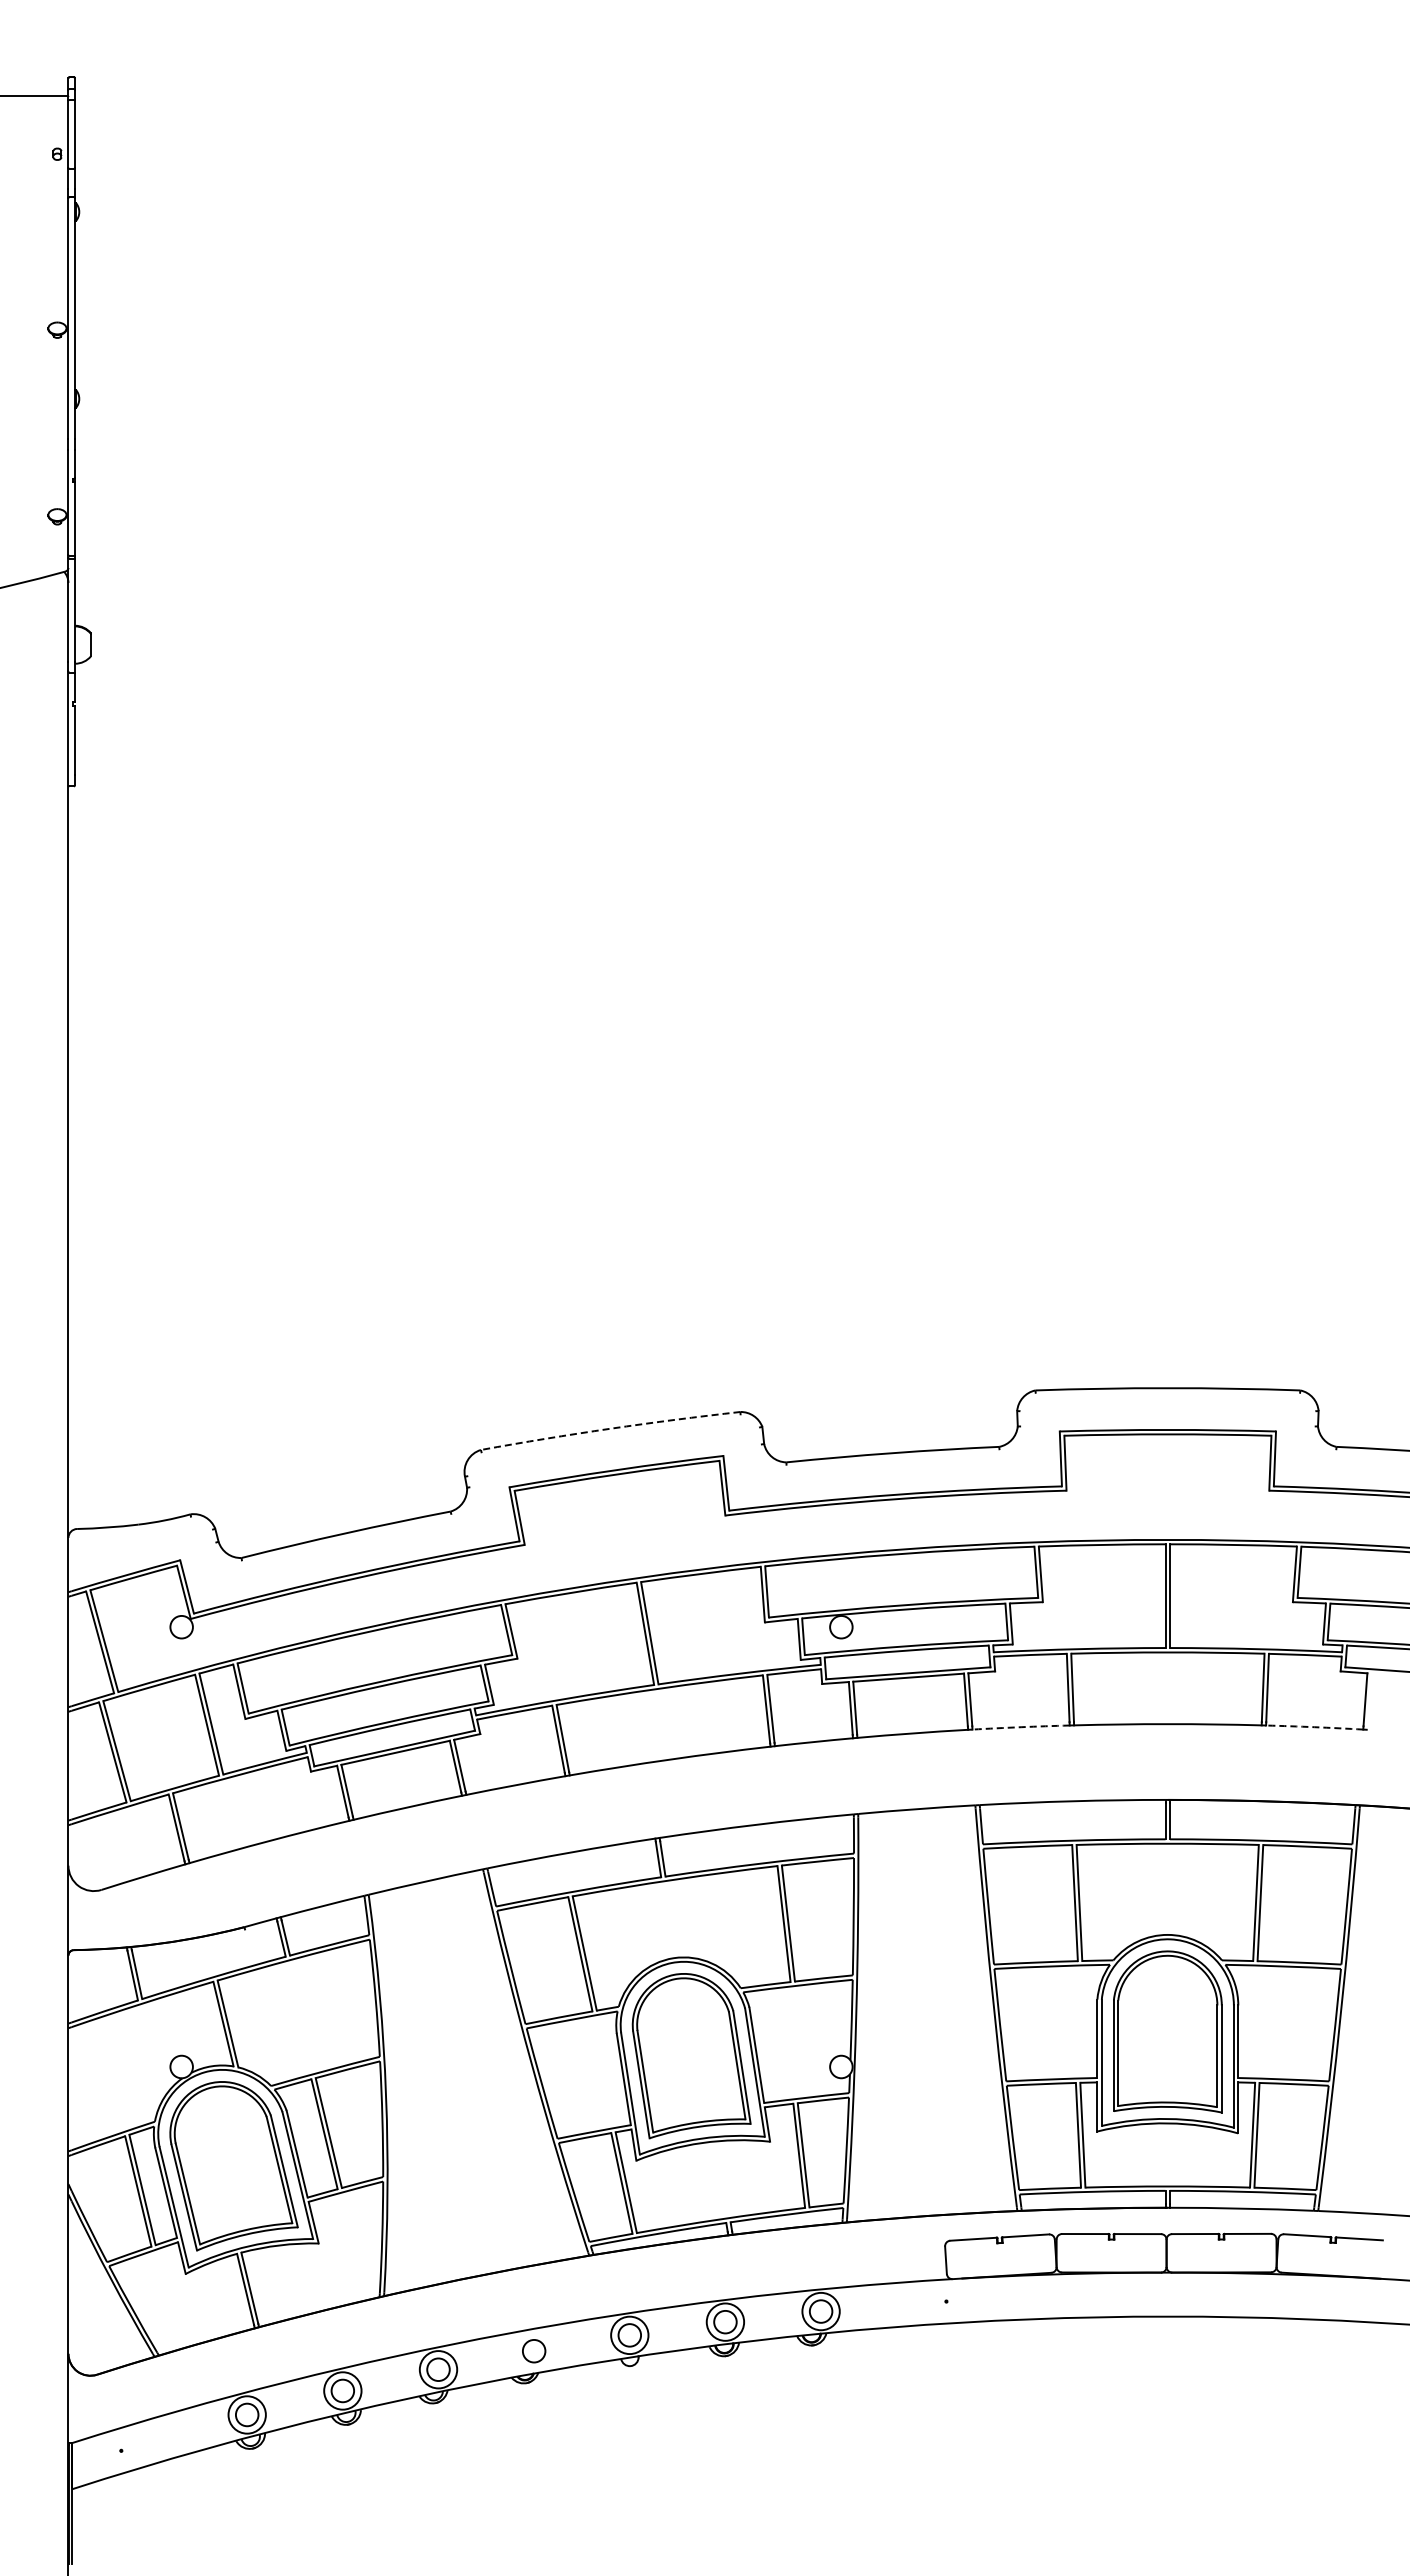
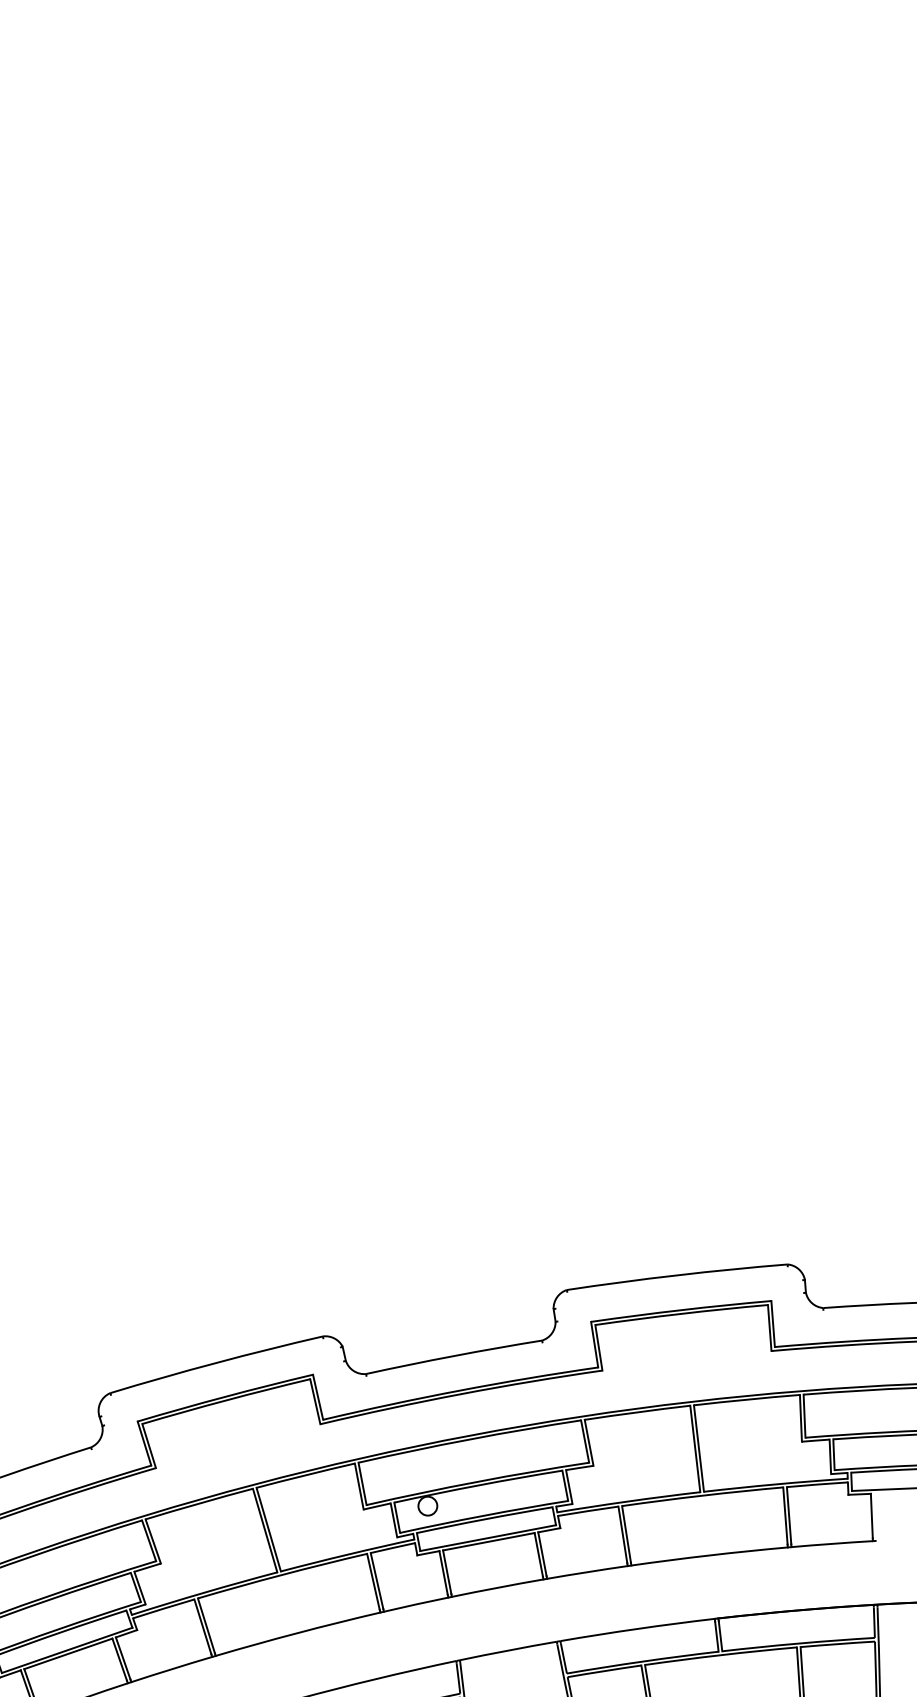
arc: (610, 1428) -> (216, 1362), dashed -> solid
arc: (1021, 1727) -> (587, 1572), dashed -> solid
arc: (1314, 1727) -> (832, 1544), dashed -> solid

